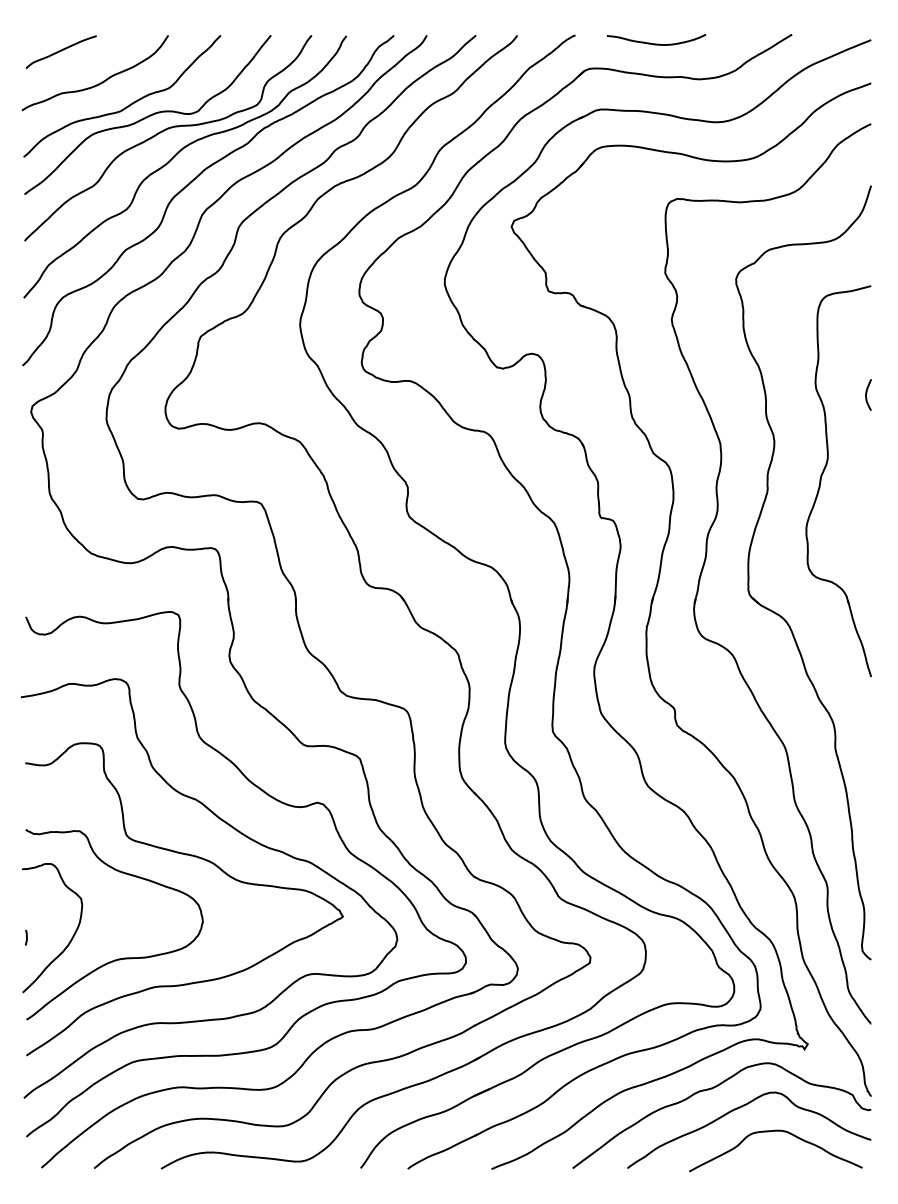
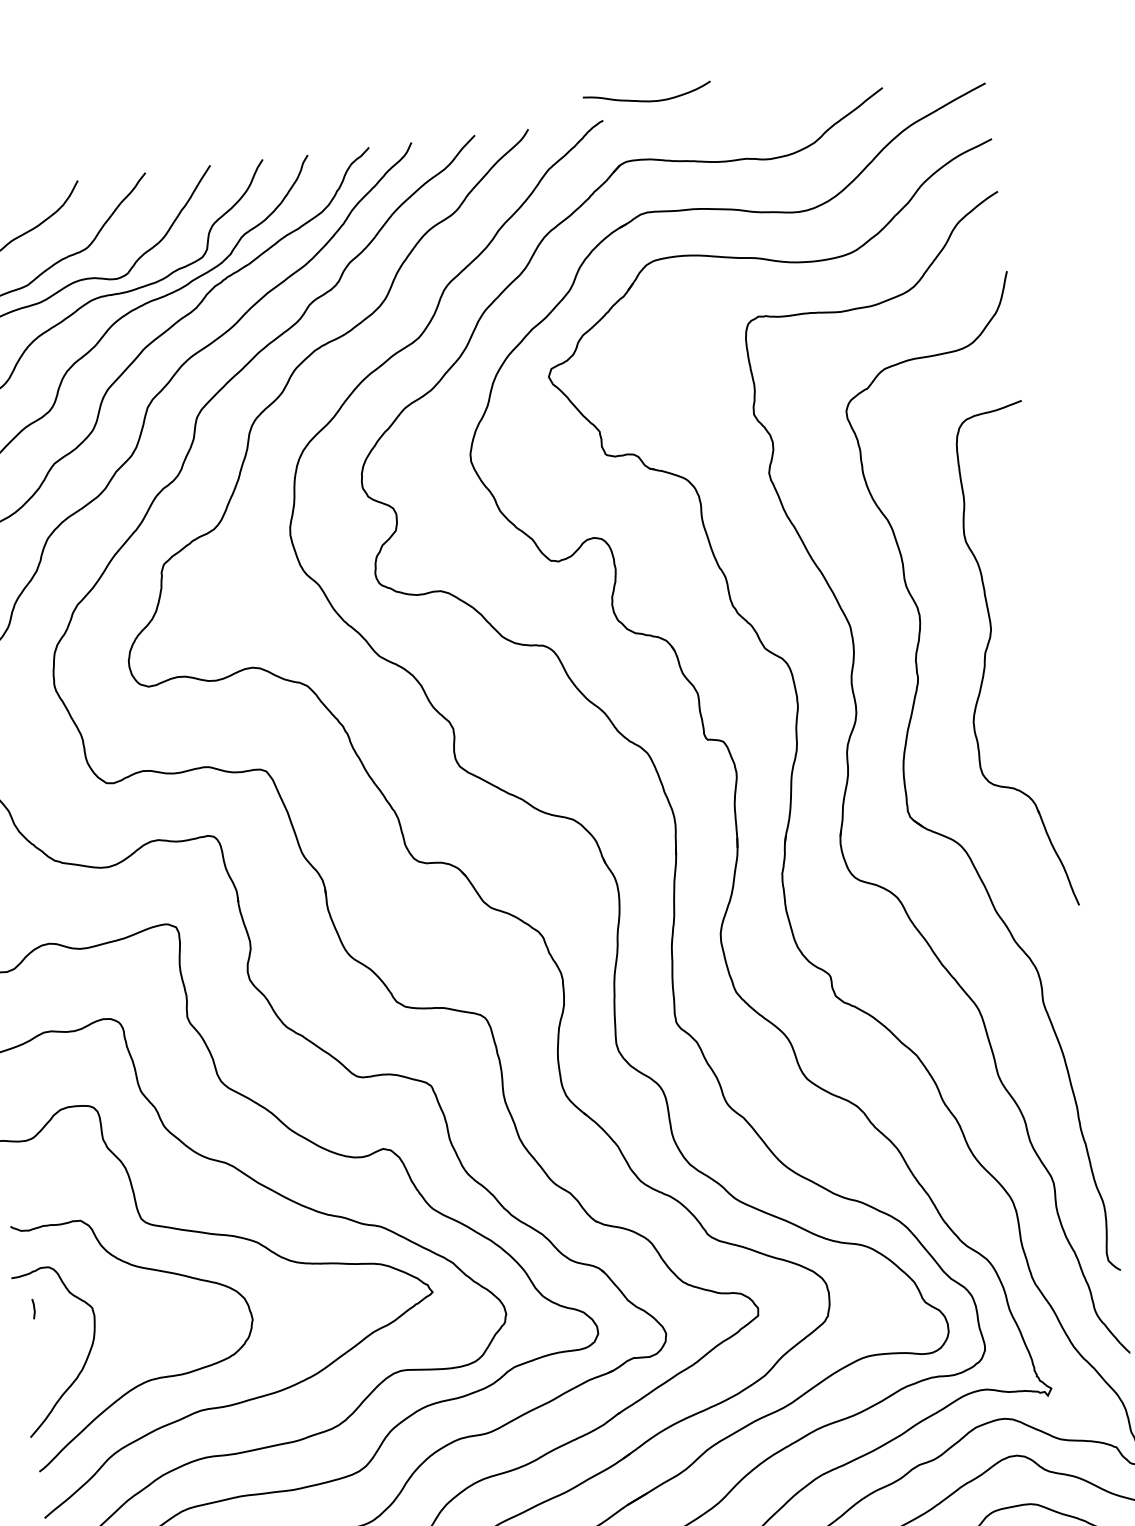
curve: (656, 43) -> (647, 100), moved
curve: (867, 393) -> (1032, 539), removed
line: (26, 937) -> (33, 1308), moved

